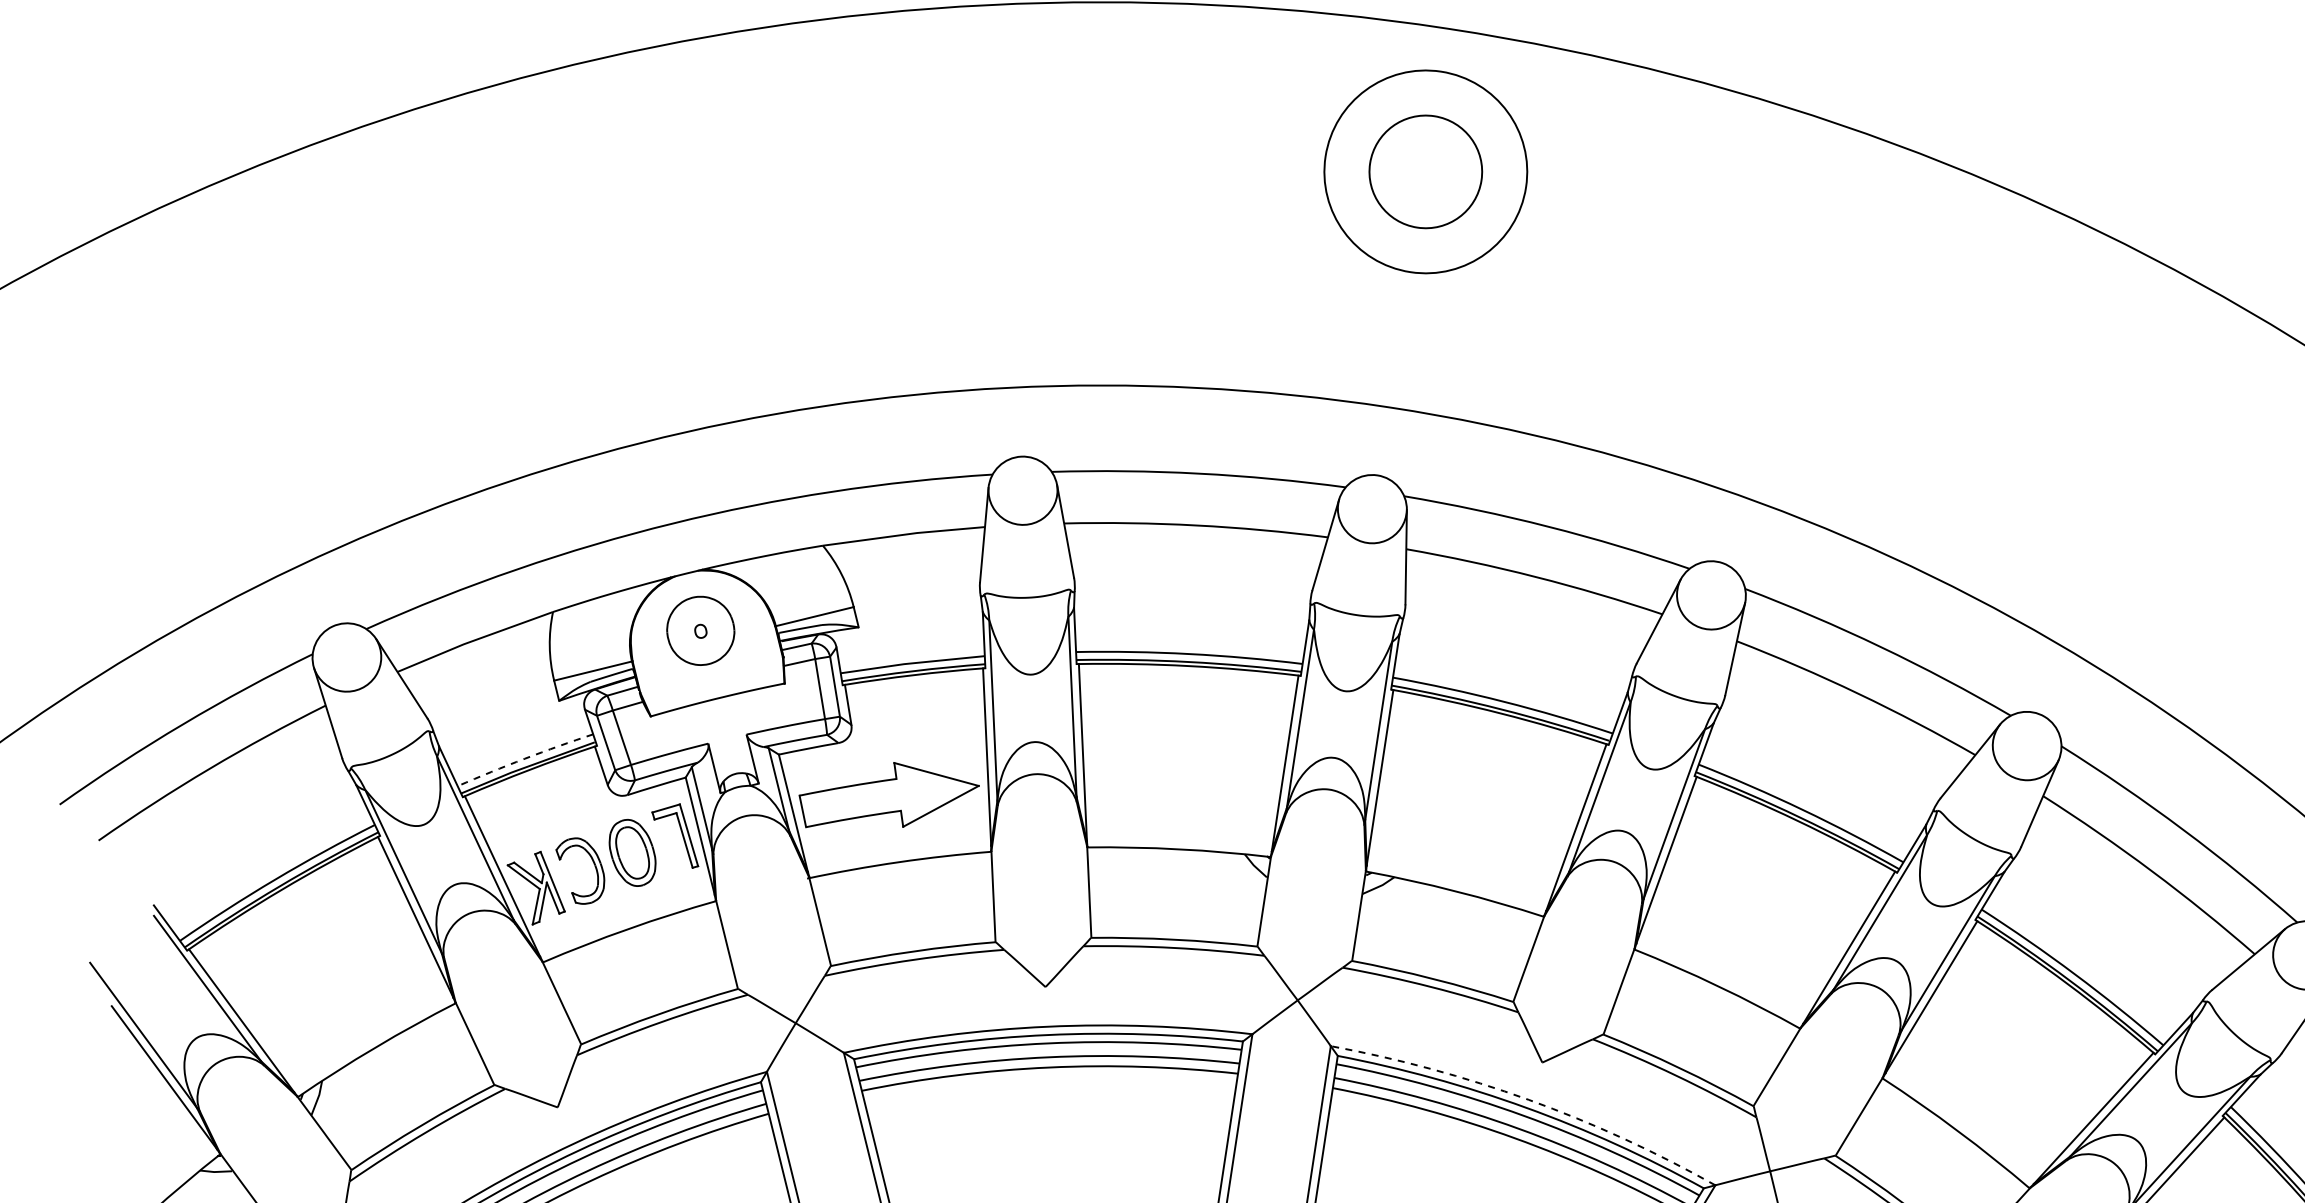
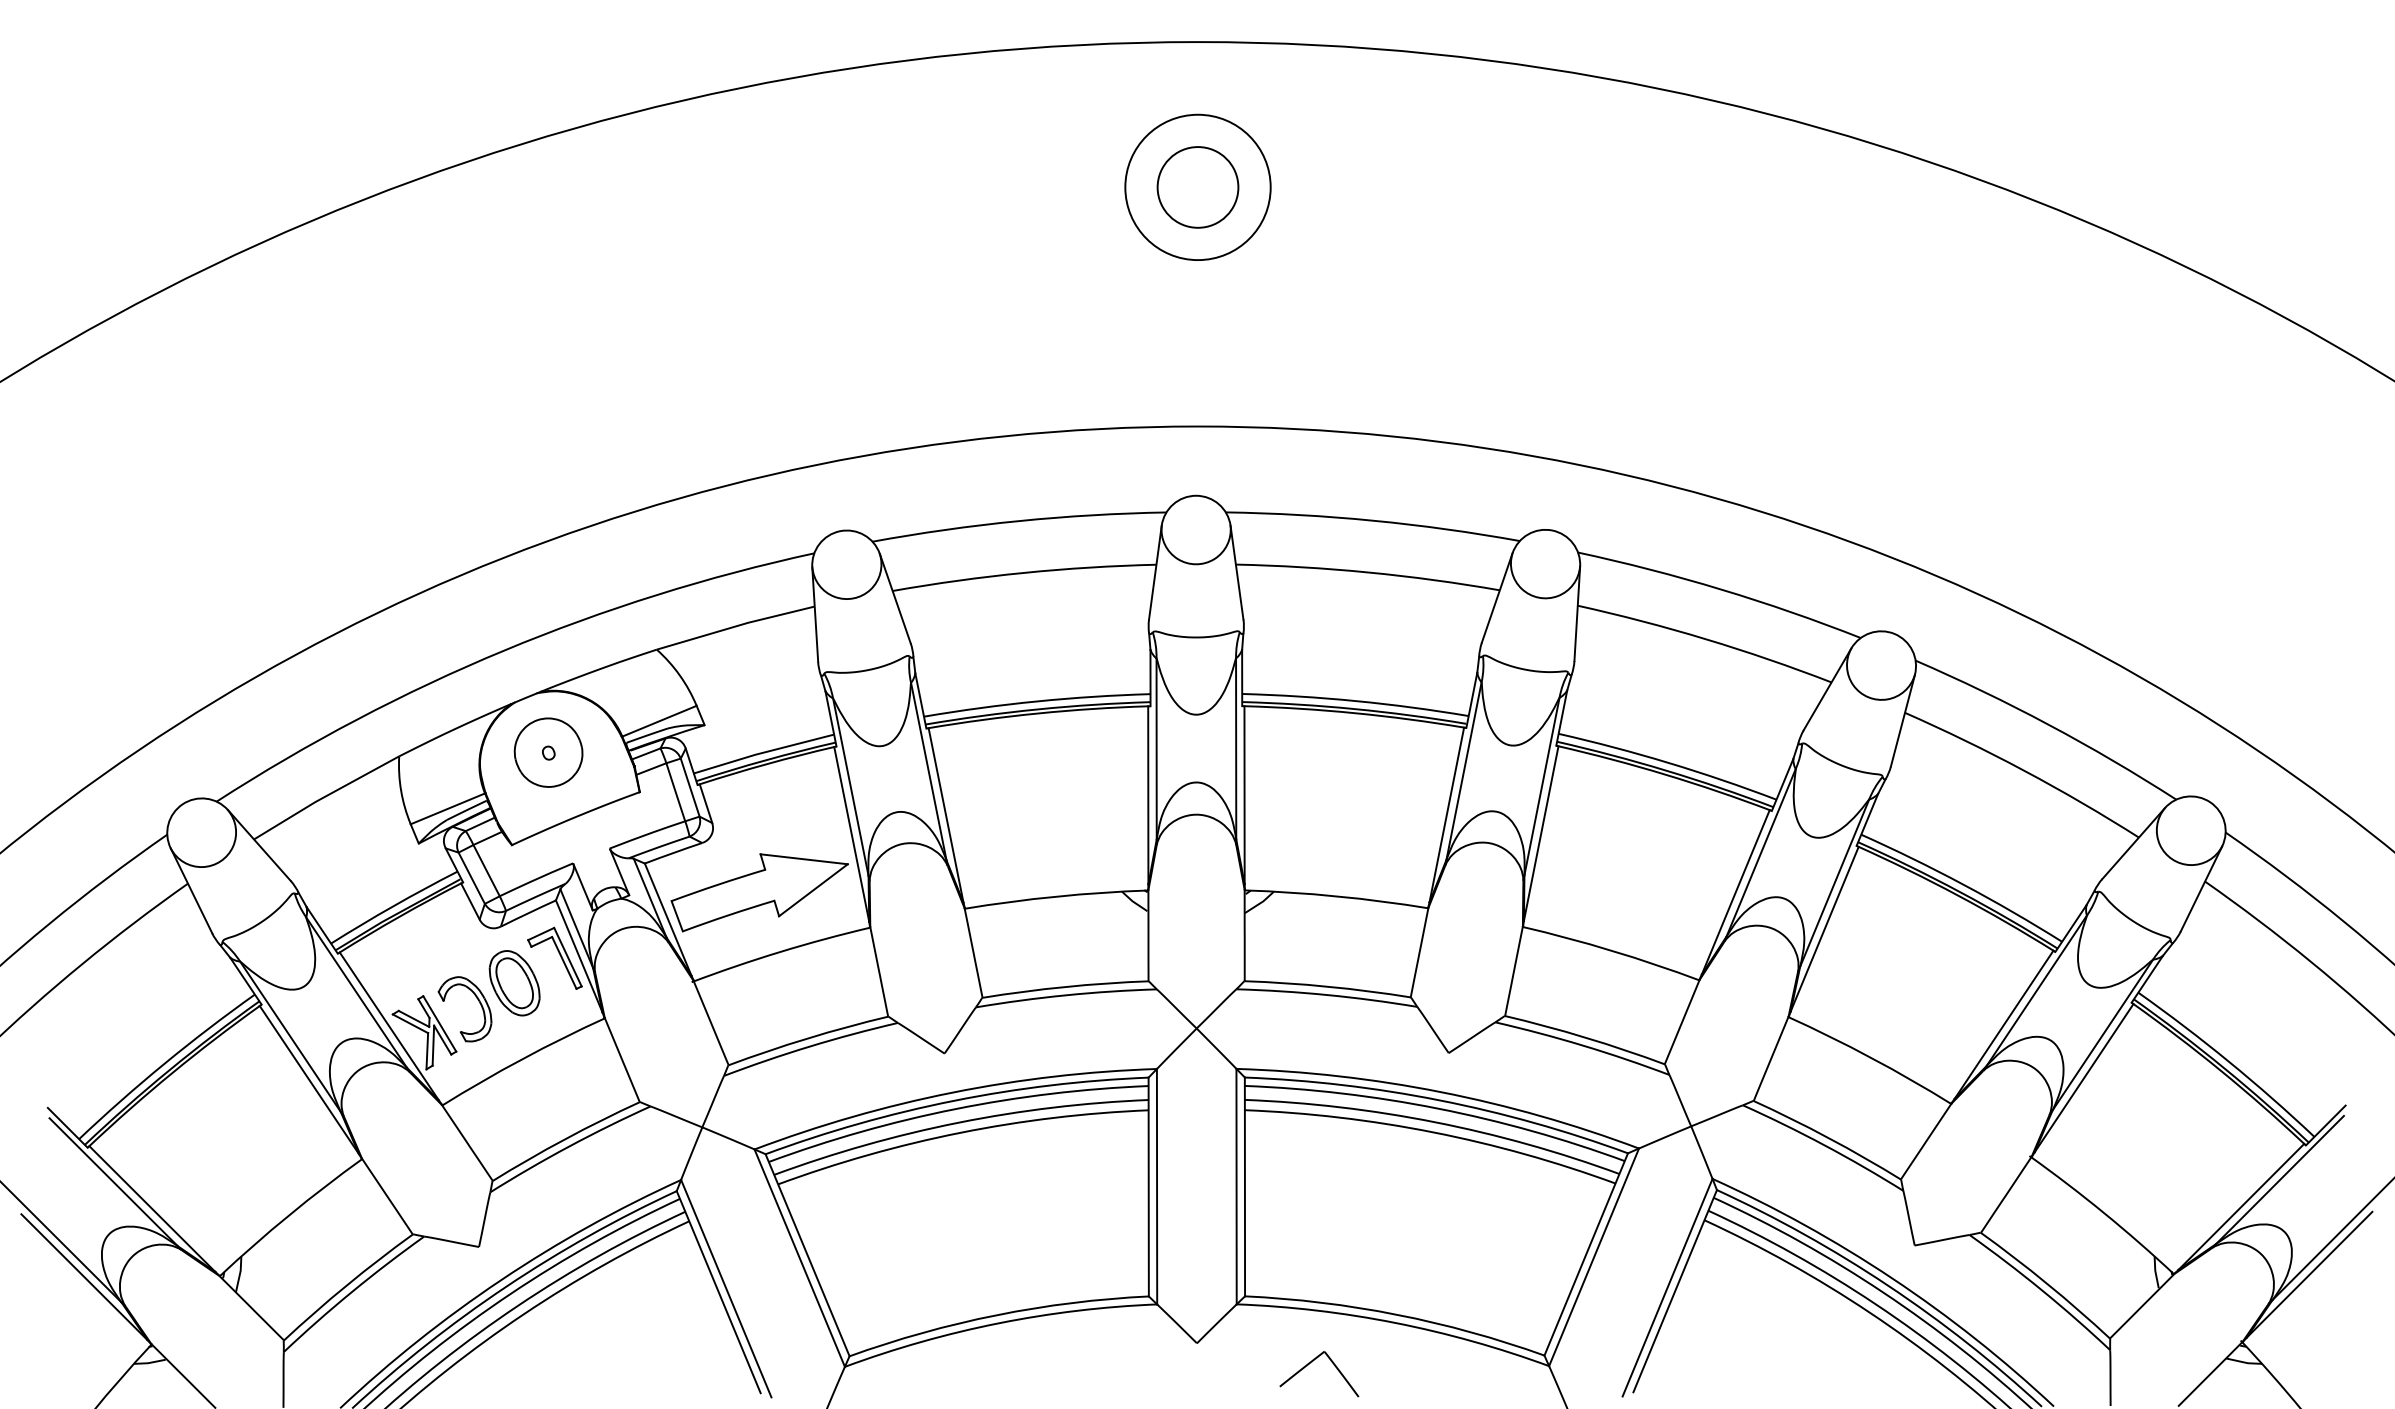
circle: (1425, 171) -> (1197, 187), size x0.71
circle: (1425, 171) -> (1197, 187), size x0.71
arc: (524, 759) -> (393, 906), dashed -> solid
arc: (1529, 1100) -> (1441, 1092), dashed -> solid

